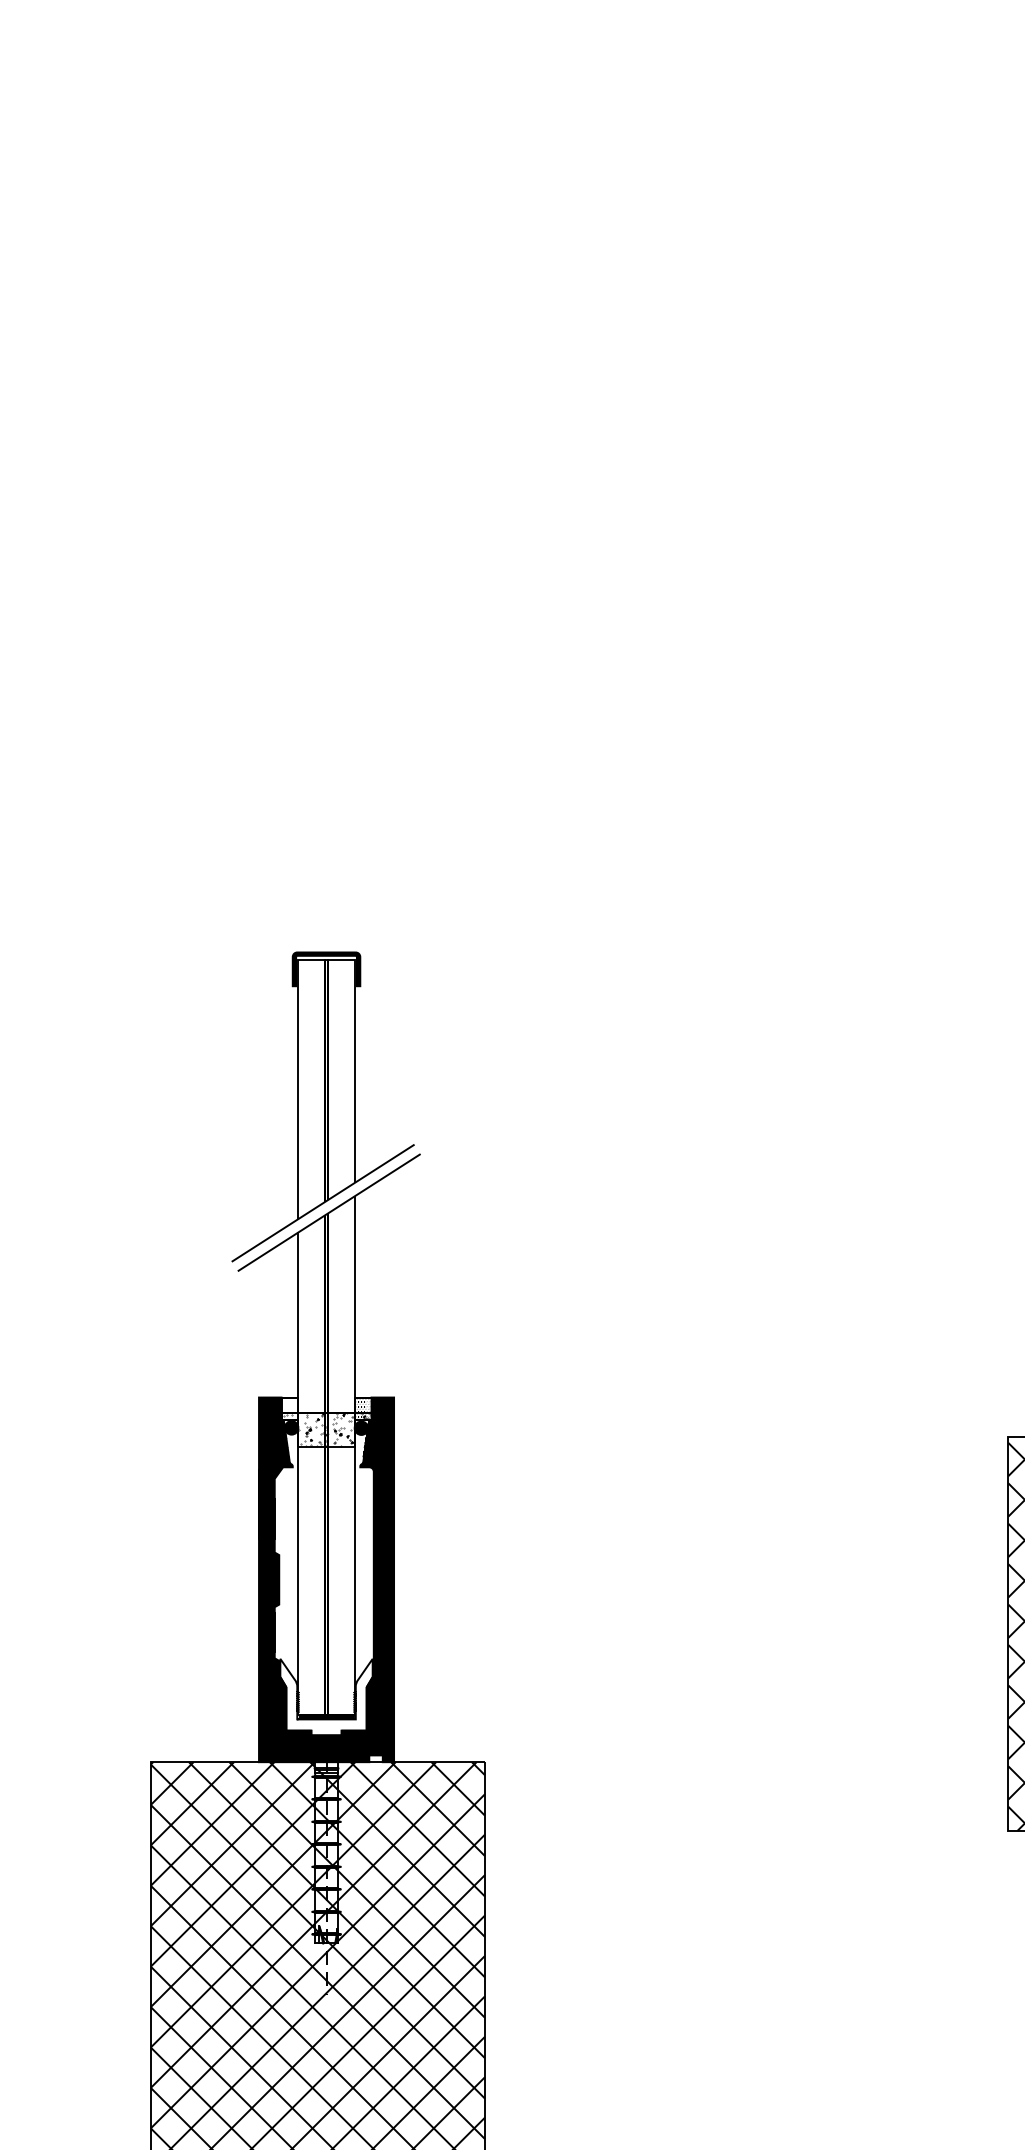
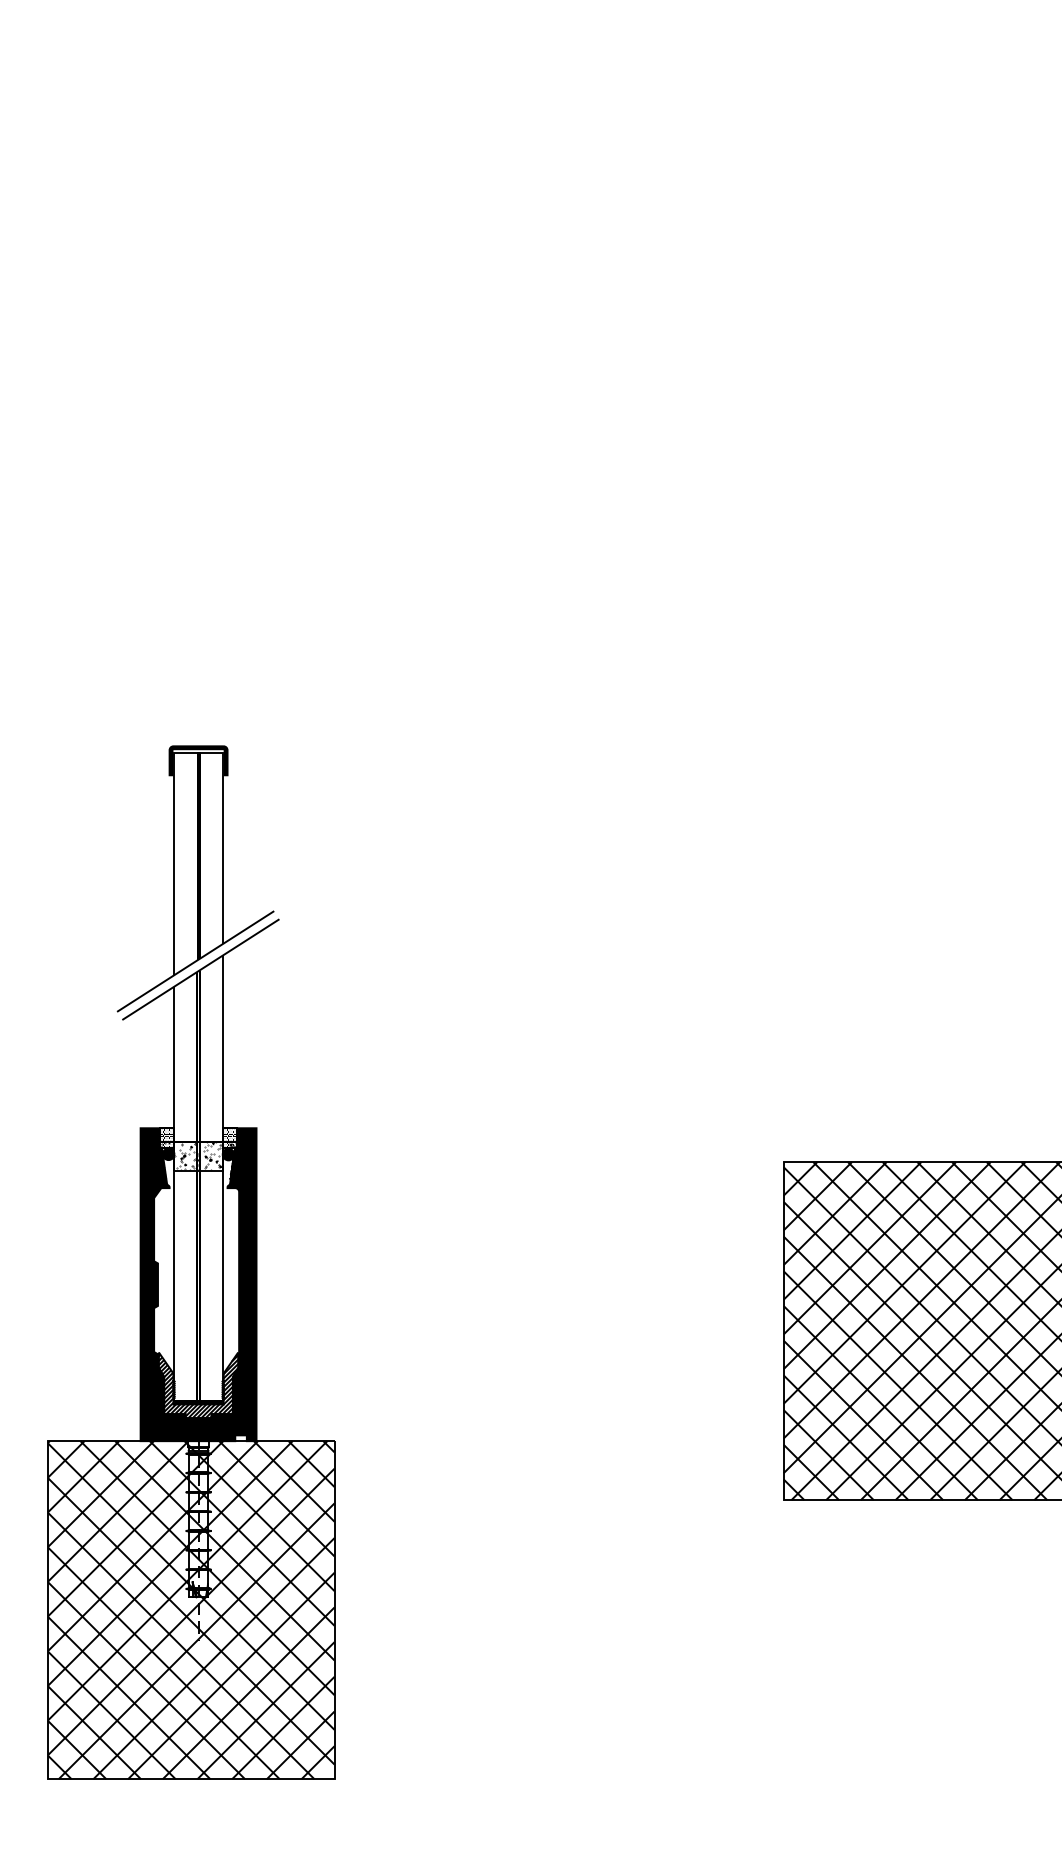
hatch: (289, 1409) -> (166, 1138), added
hatch: (326, 1697) -> (198, 1385), added

